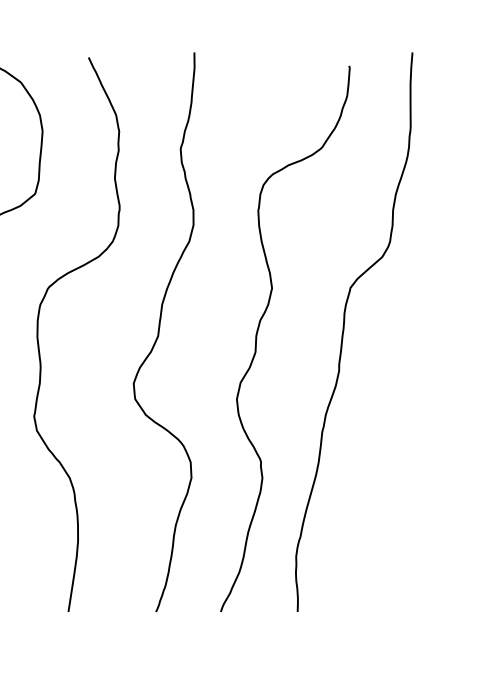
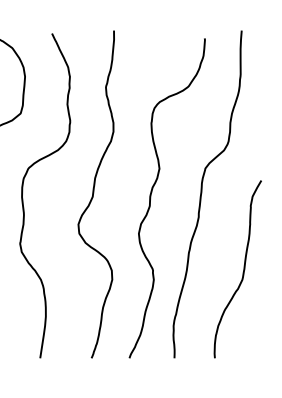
curve: (413, 465) -> (242, 272), added

